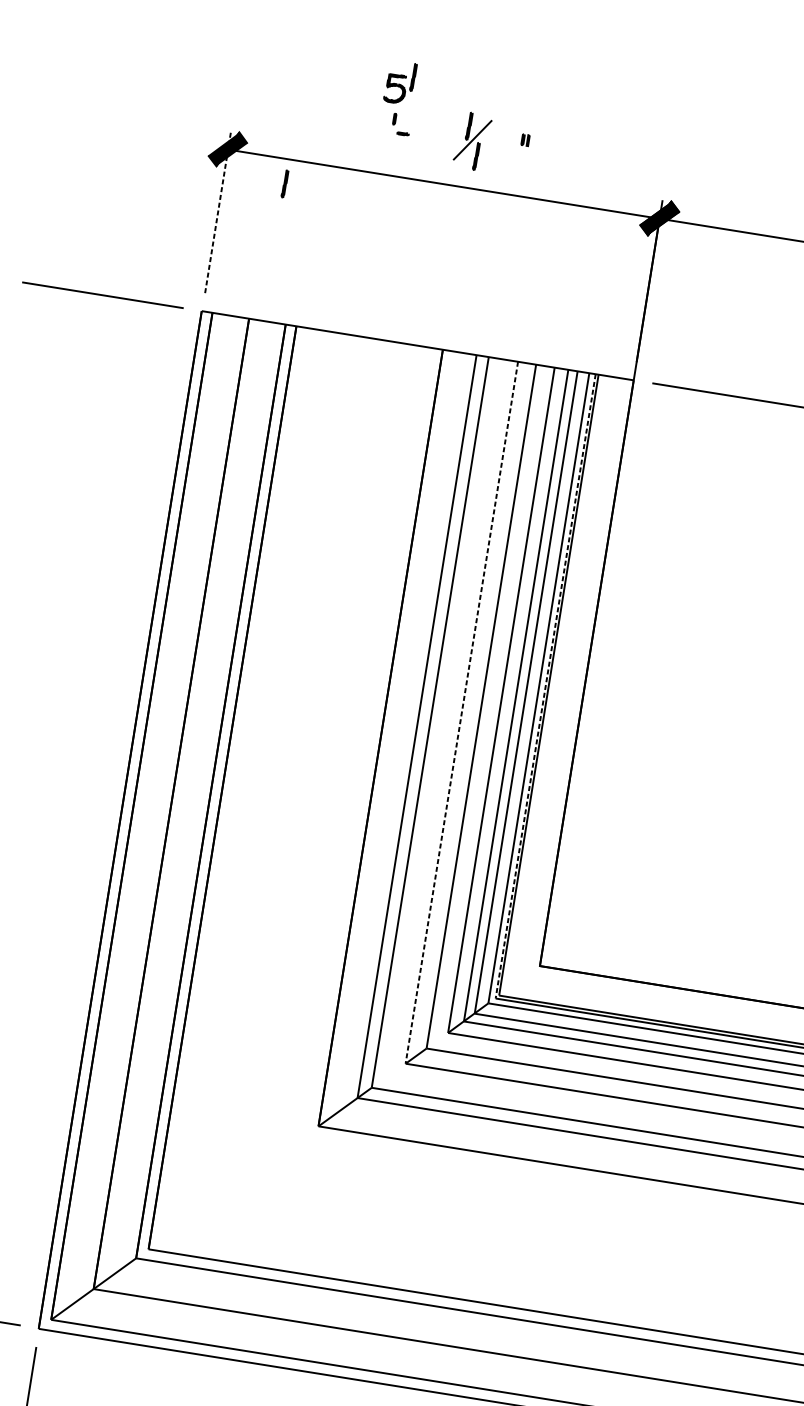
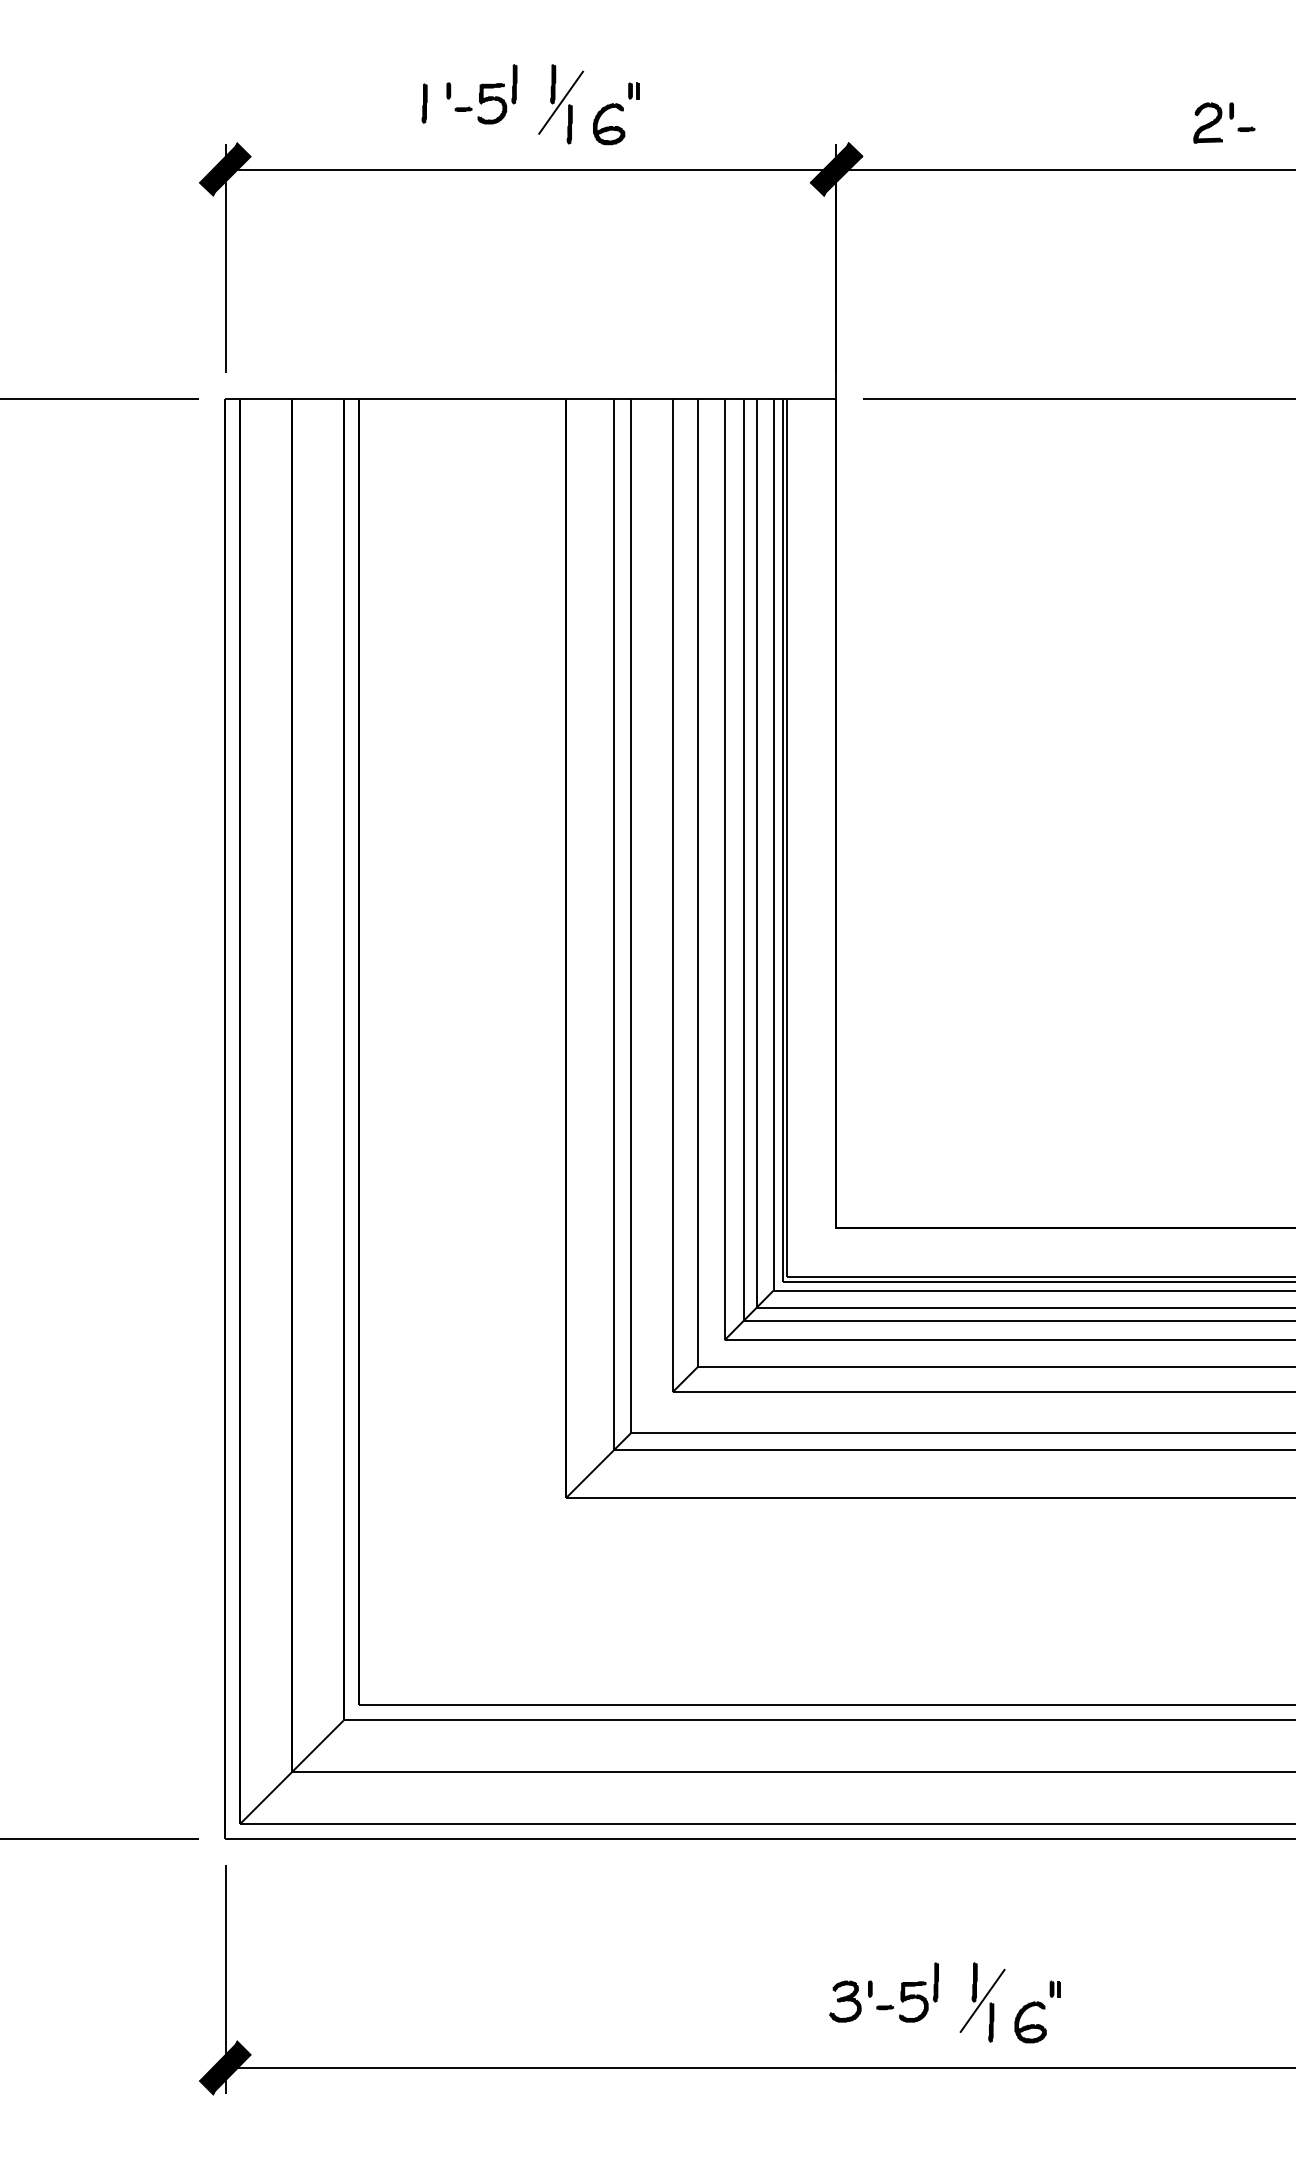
part: (400, 82) -> (497, 94), moved
part: (504, 161) -> (609, 124), added
part: (284, 183) -> (424, 103), moved
line: (218, 212) -> (225, 258), dashed -> solid
line: (545, 686) -> (782, 840), dashed -> solid
line: (461, 712) -> (672, 895), dashed -> solid

